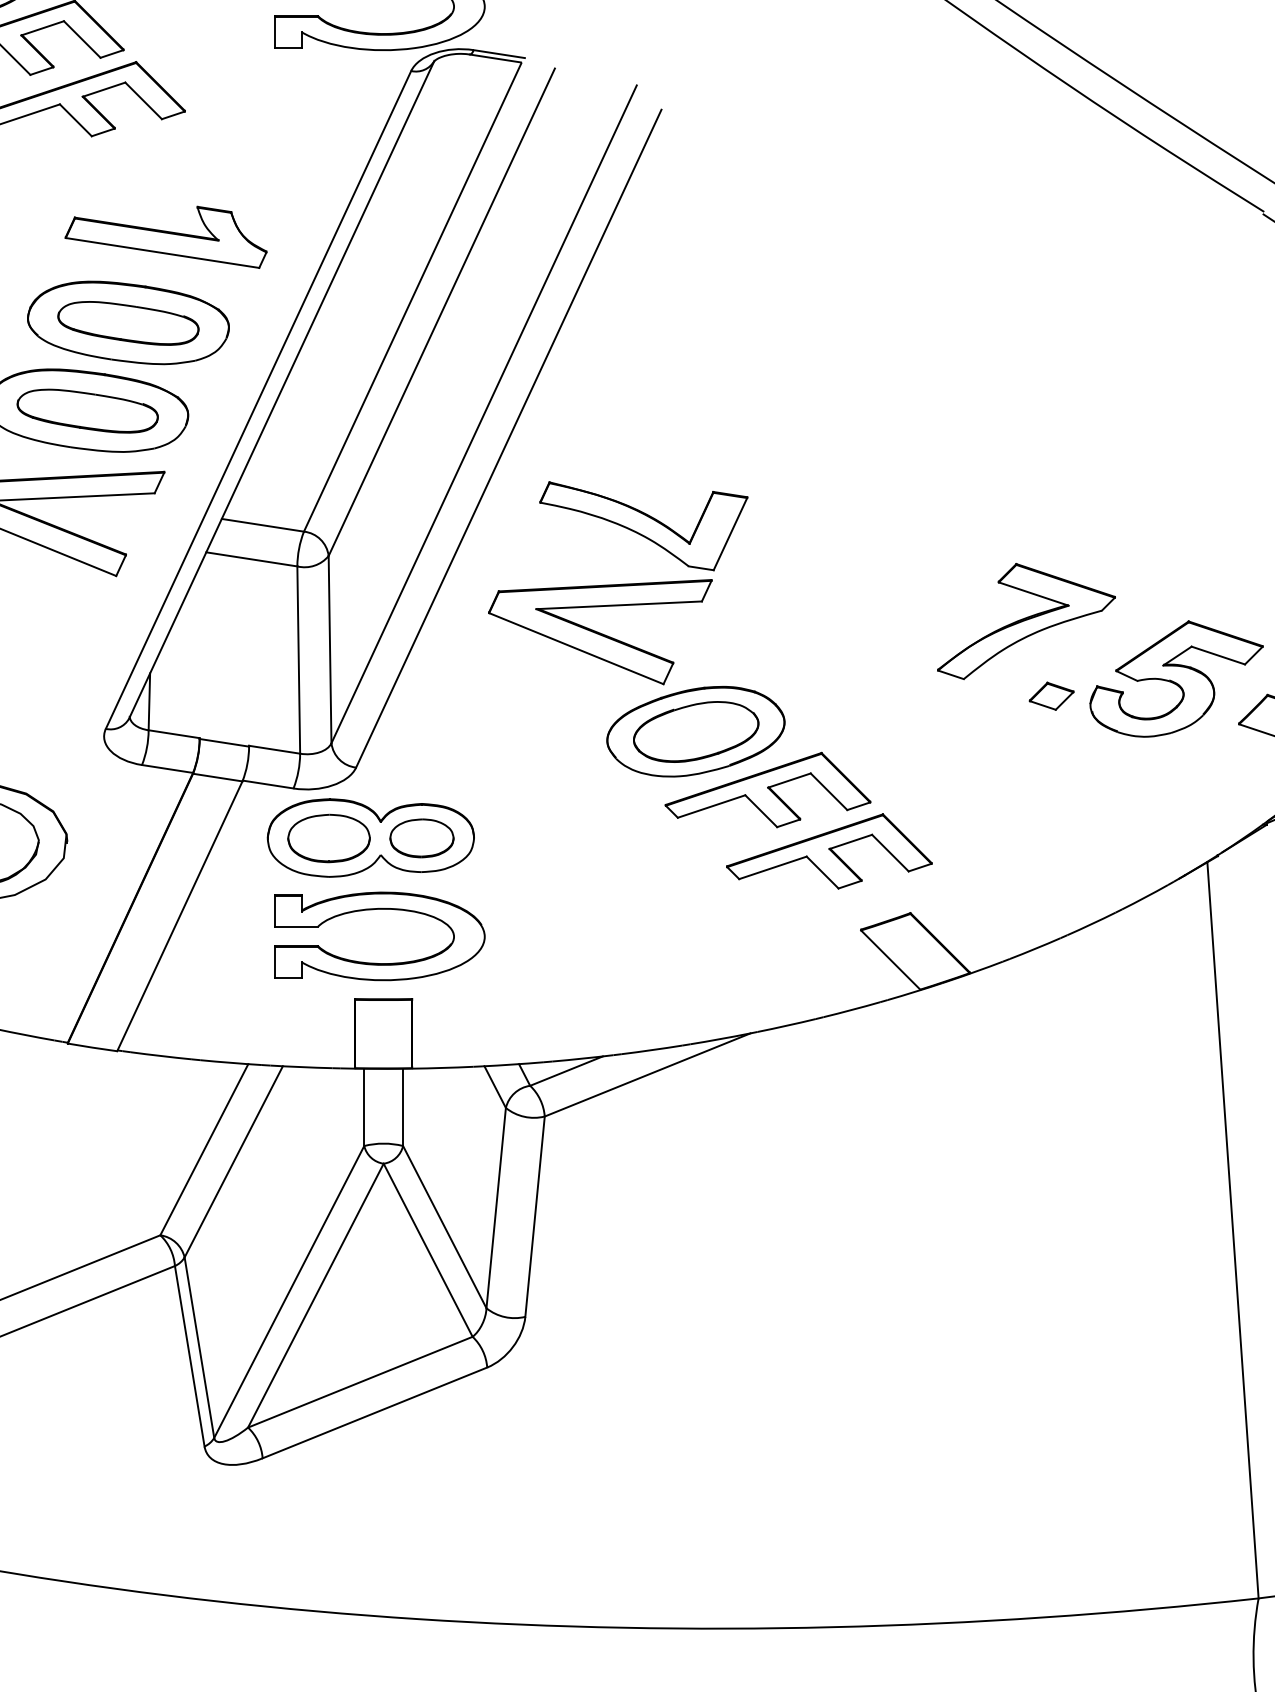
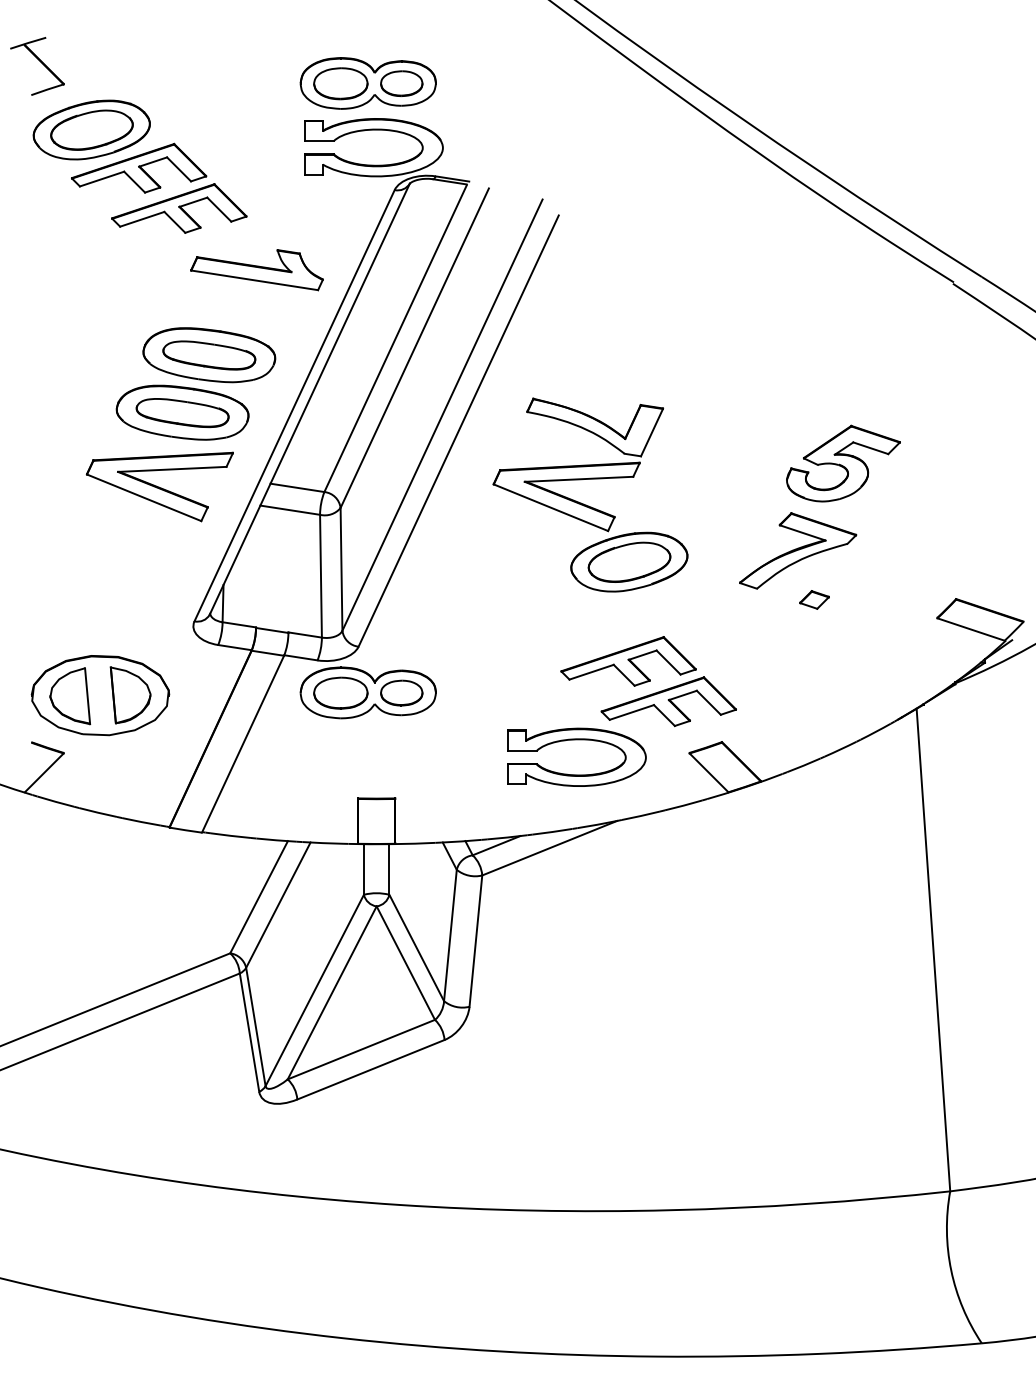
part: (165, 237) -> (256, 270), moved
part: (630, 643) -> (586, 504), moved
part: (1176, 678) -> (843, 463), moved
part: (378, 910) -> (576, 740), moved

